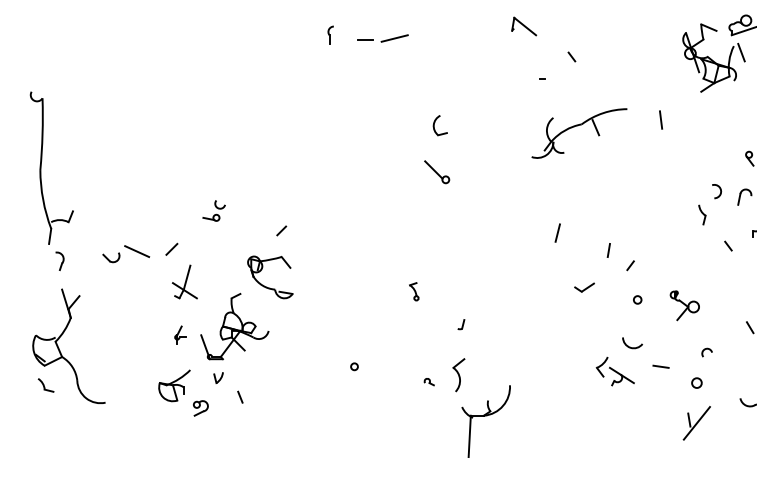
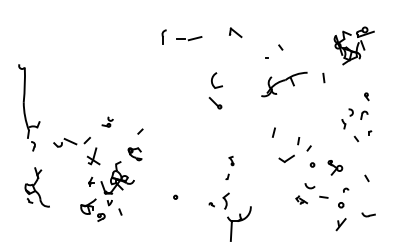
part: (523, 25) -> (235, 32), moved
part: (329, 34) -> (163, 36), size x1.6
part: (441, 125) -> (217, 80), size x1.6
part: (269, 278) -> (134, 154), size x0.6
part: (583, 288) -> (286, 159), size x1.6
part: (414, 292) -> (231, 161), moved
part: (68, 346) -> (37, 187), size x0.7
part: (614, 371) -> (301, 199), size x0.6
part: (695, 422) -> (340, 224), size x0.7

